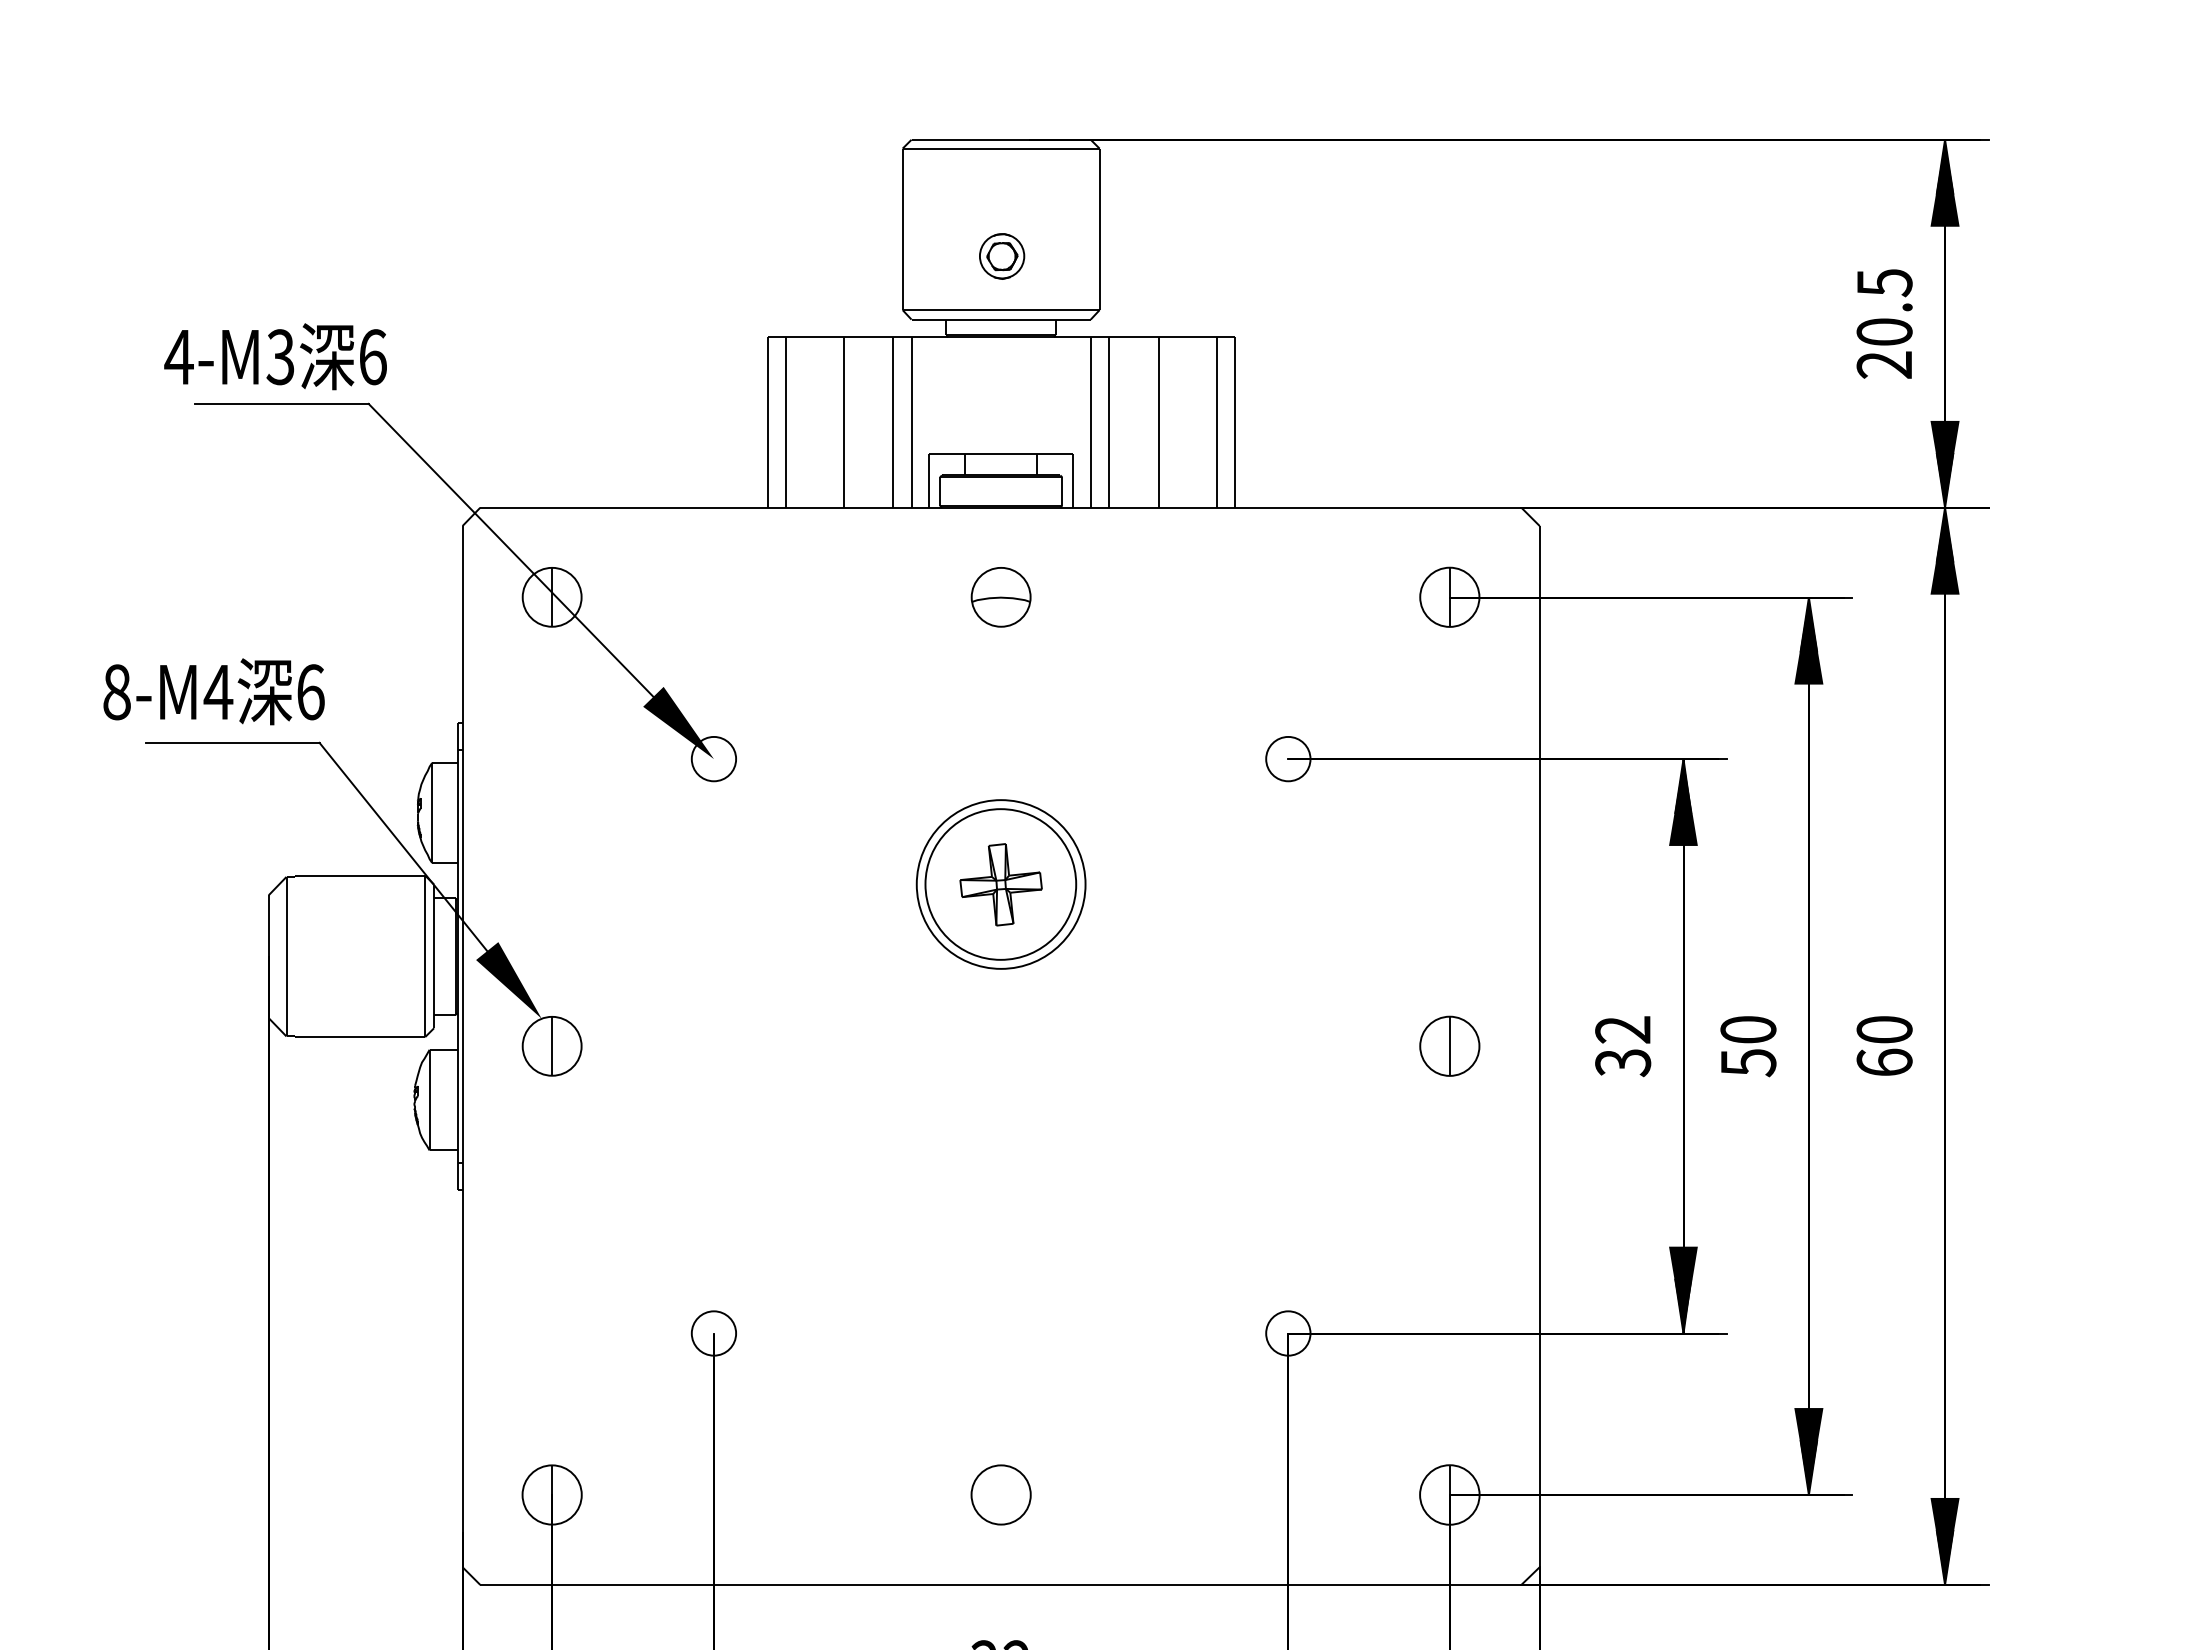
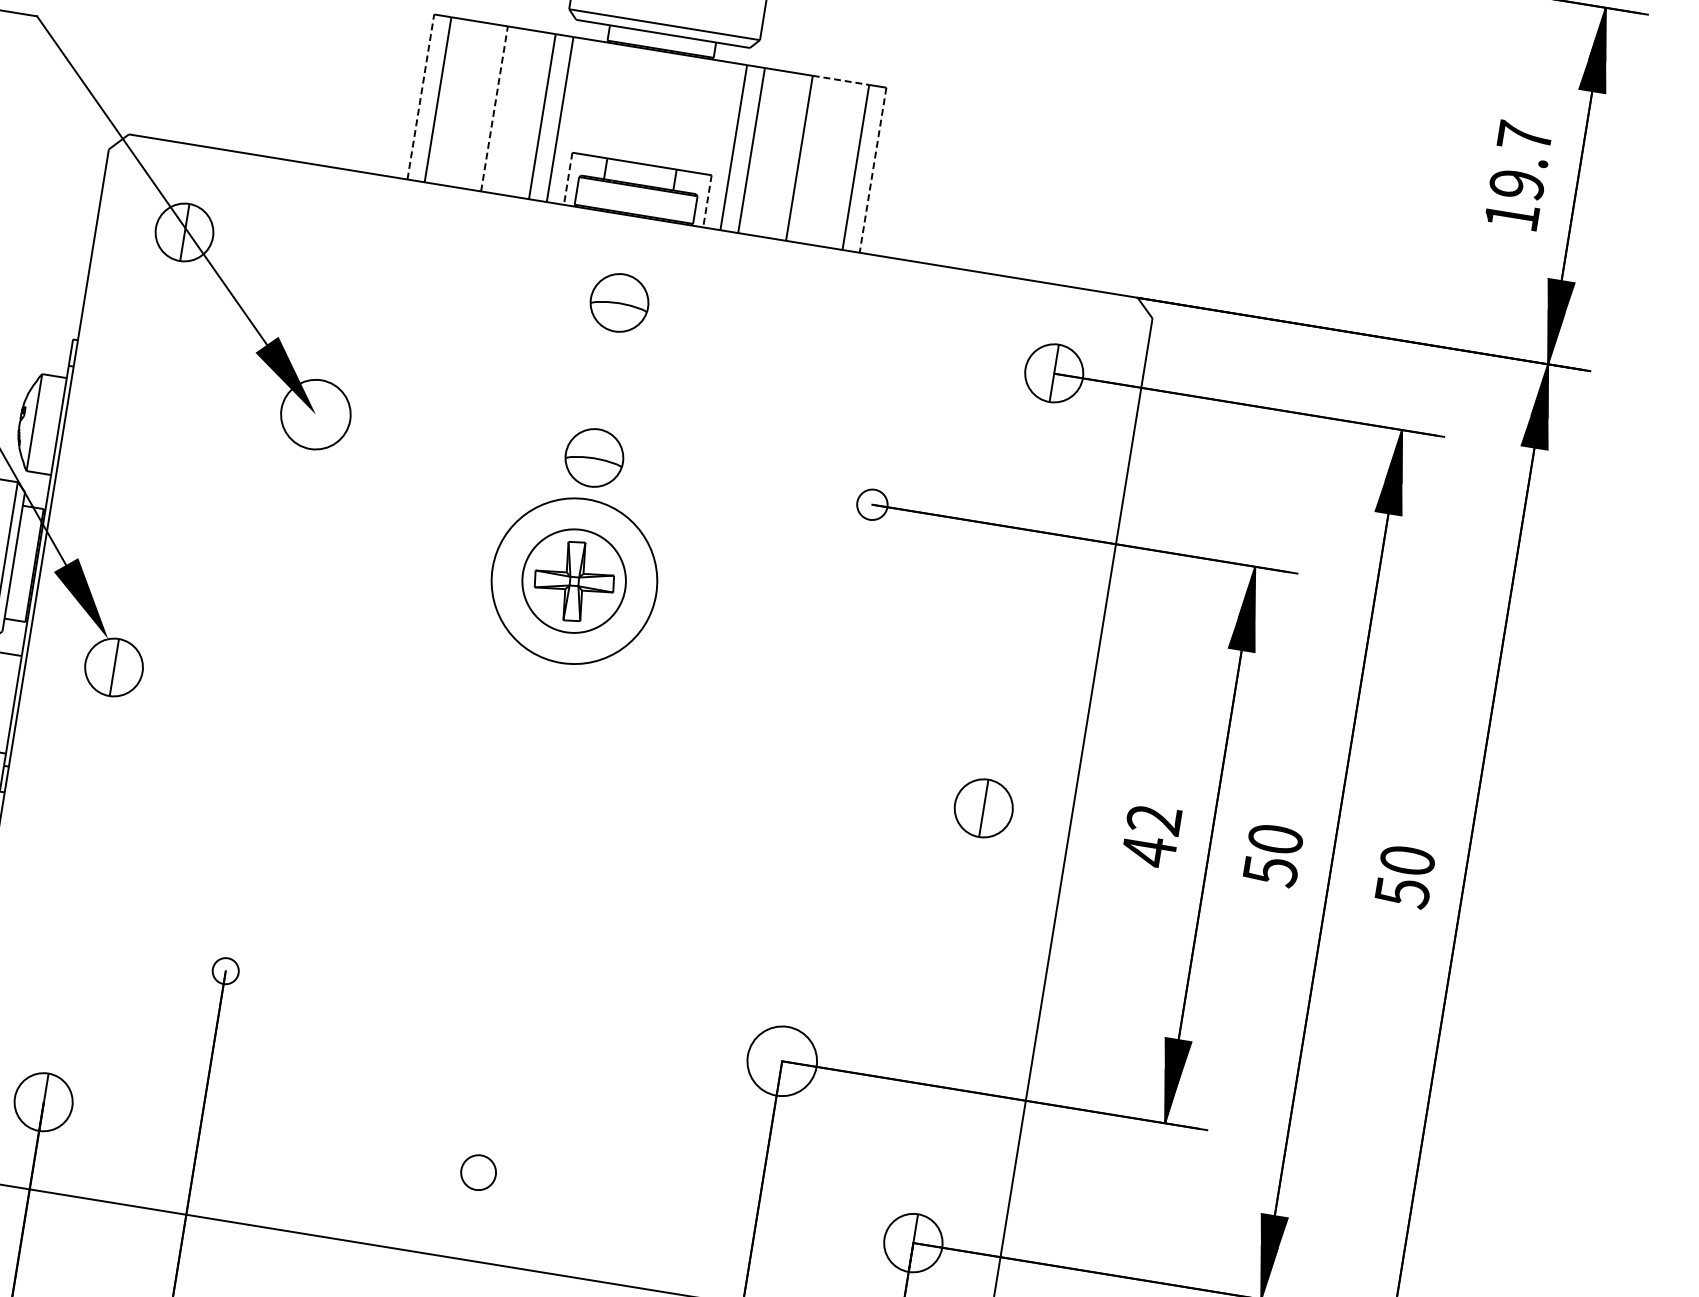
text: (1884, 323) -> (1518, 176), 20.5 -> 19.7
line: (1188, 337) -> (841, 80), solid -> dashed
line: (767, 422) -> (420, 96), solid -> dashed
line: (843, 422) -> (494, 108), solid -> dashed
line: (1234, 423) -> (872, 171), solid -> dashed
line: (929, 480) -> (568, 178), solid -> dashed
line: (1073, 480) -> (707, 201), solid -> dashed
part: (1000, 757) -> (593, 458), added
circle: (713, 758) -> (315, 413), size x1.6
circle: (1288, 758) -> (872, 504), size x0.7
circle: (1000, 884) -> (573, 581), size x0.7
text: (1623, 1062) -> (1149, 851), 32 -> 42
text: (1884, 1062) -> (1402, 892), 60 -> 50
circle: (713, 1333) -> (225, 971), size x0.6
circle: (1288, 1333) -> (782, 1061), size x1.6
circle: (1000, 1494) -> (478, 1172), size x0.6

